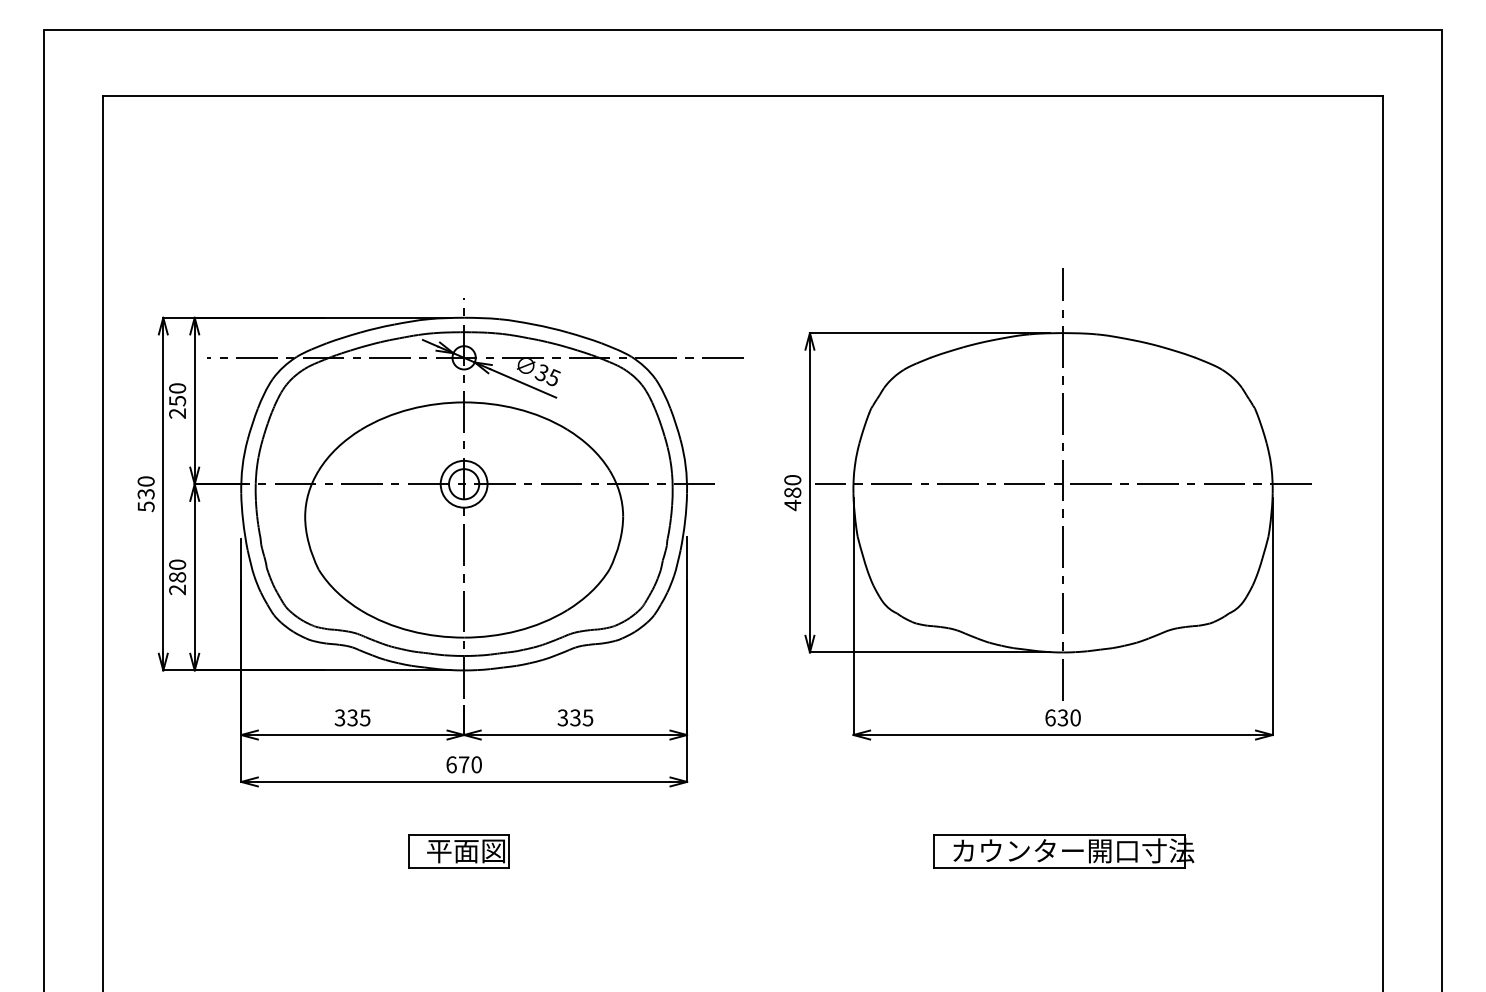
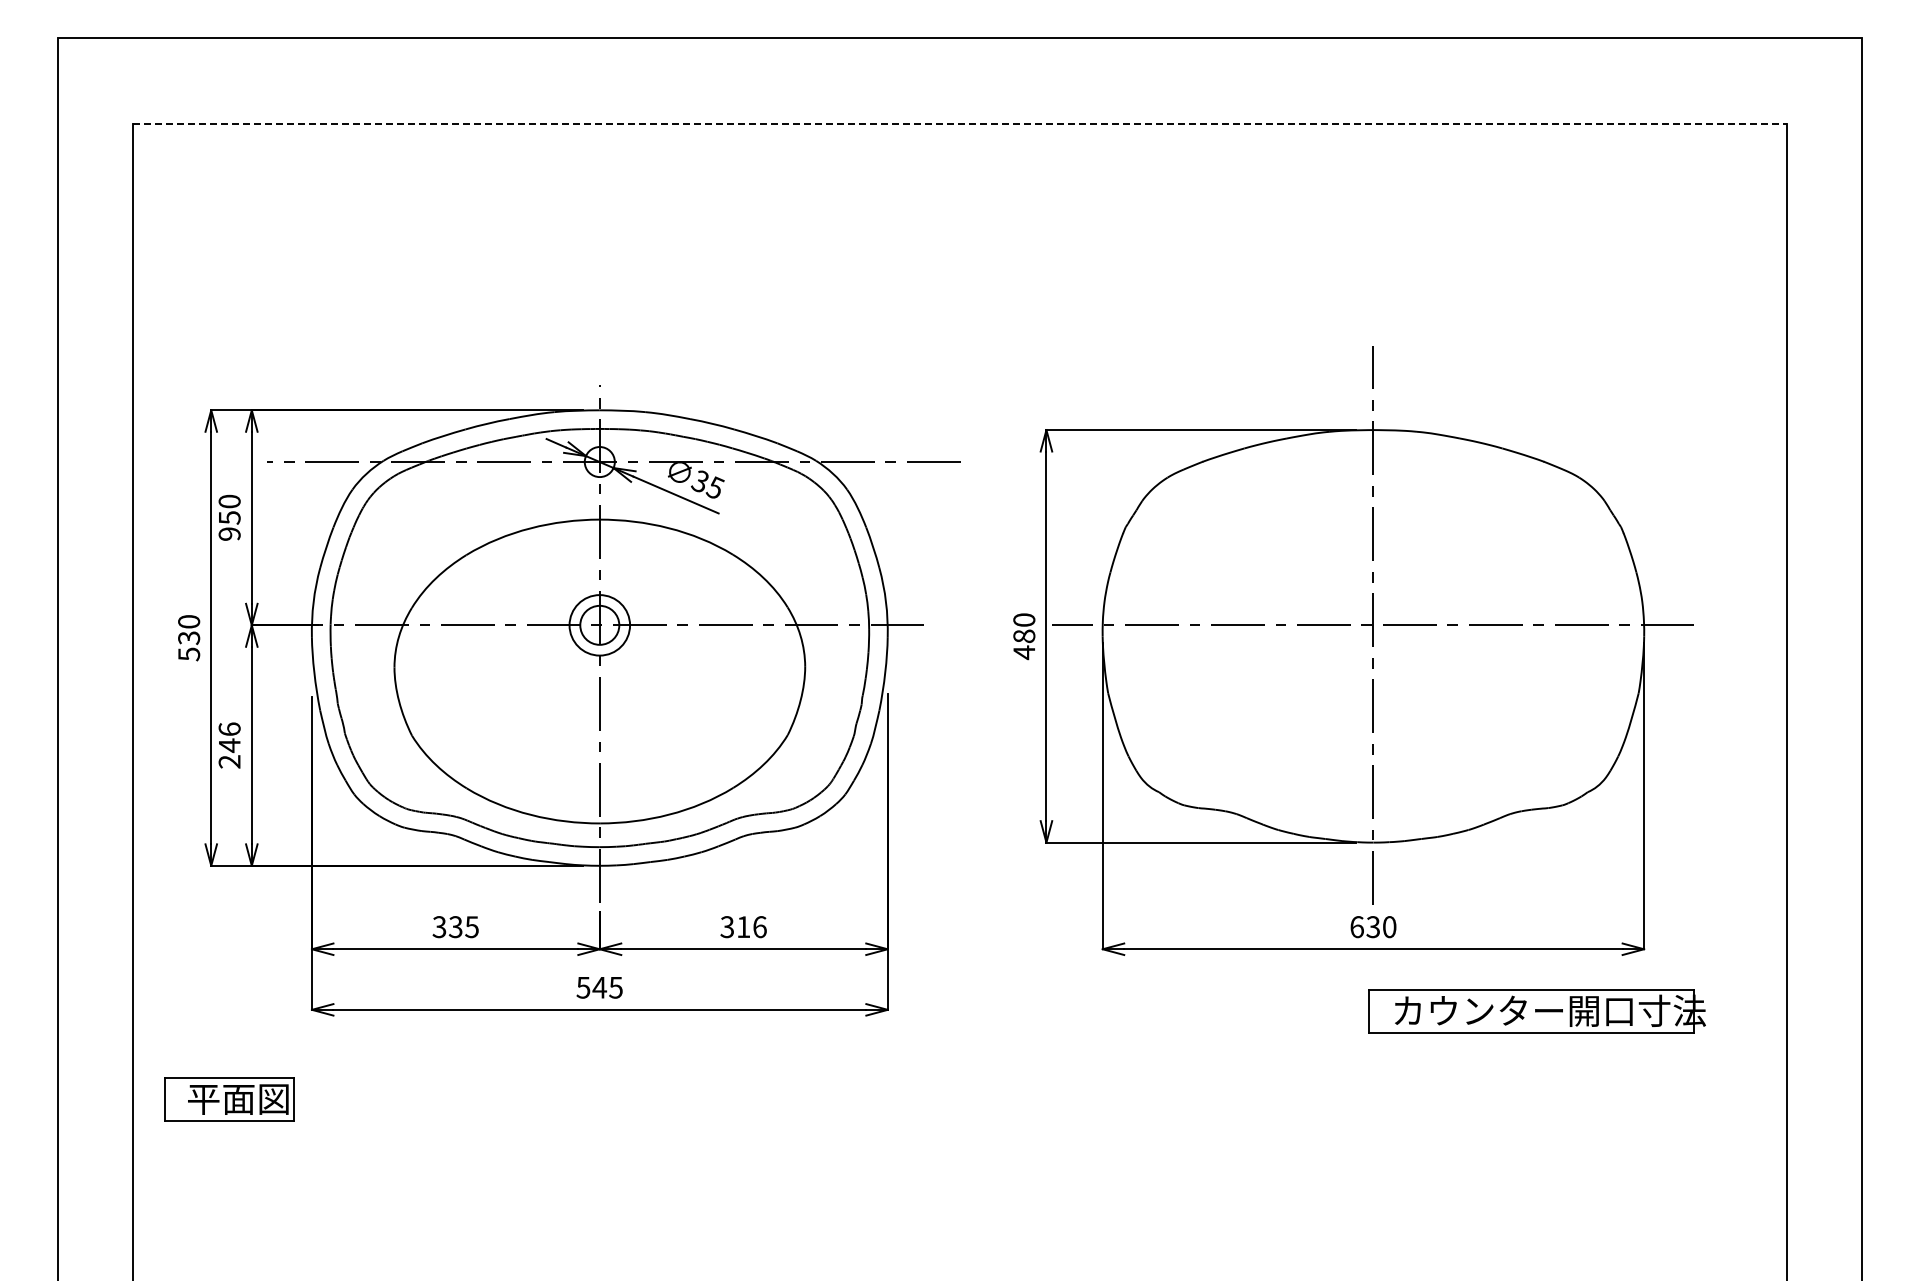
line: (743, 95) -> (960, 123), solid -> dashed
text: (177, 413) -> (229, 533), 250 -> 950
text: (177, 571) -> (229, 737), 280 -> 246
text: (581, 718) -> (751, 927), 335 -> 316
text: (463, 764) -> (599, 987), 670 -> 545
part: (459, 851) -> (229, 1099), moved
part: (1063, 851) -> (1536, 1011), moved

